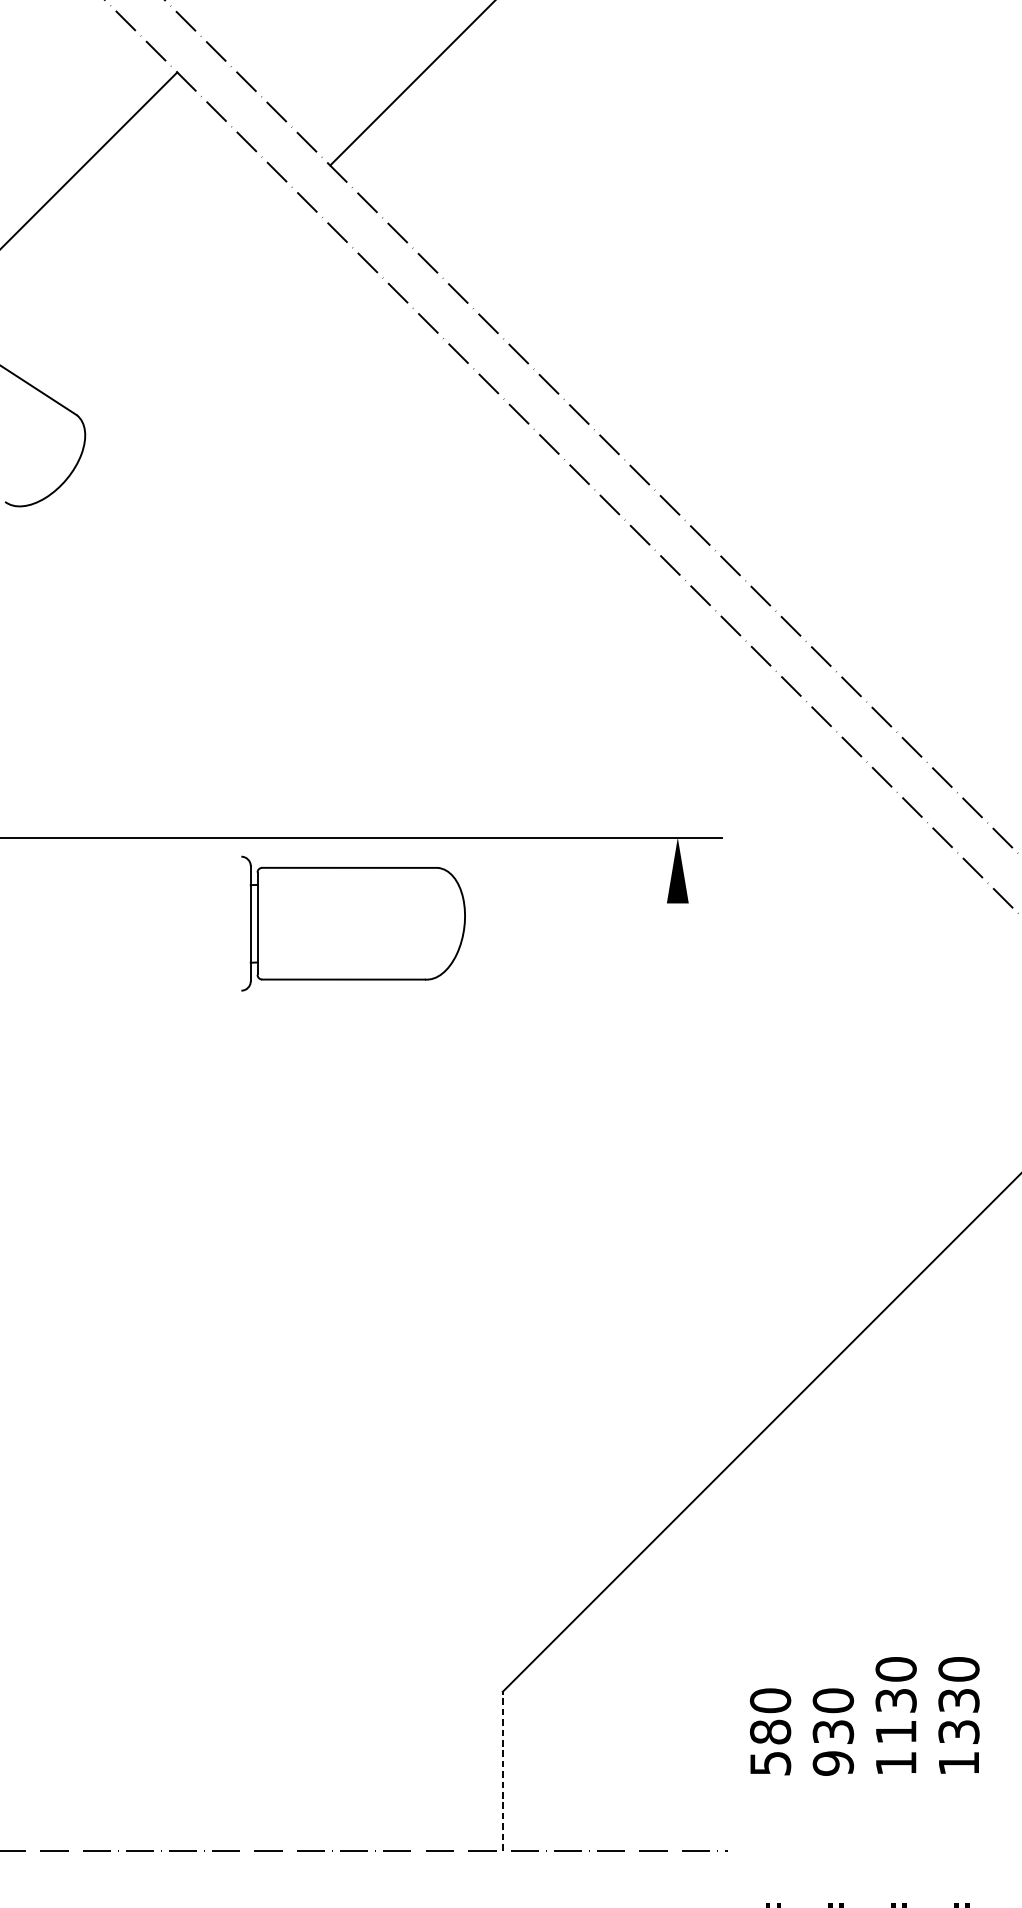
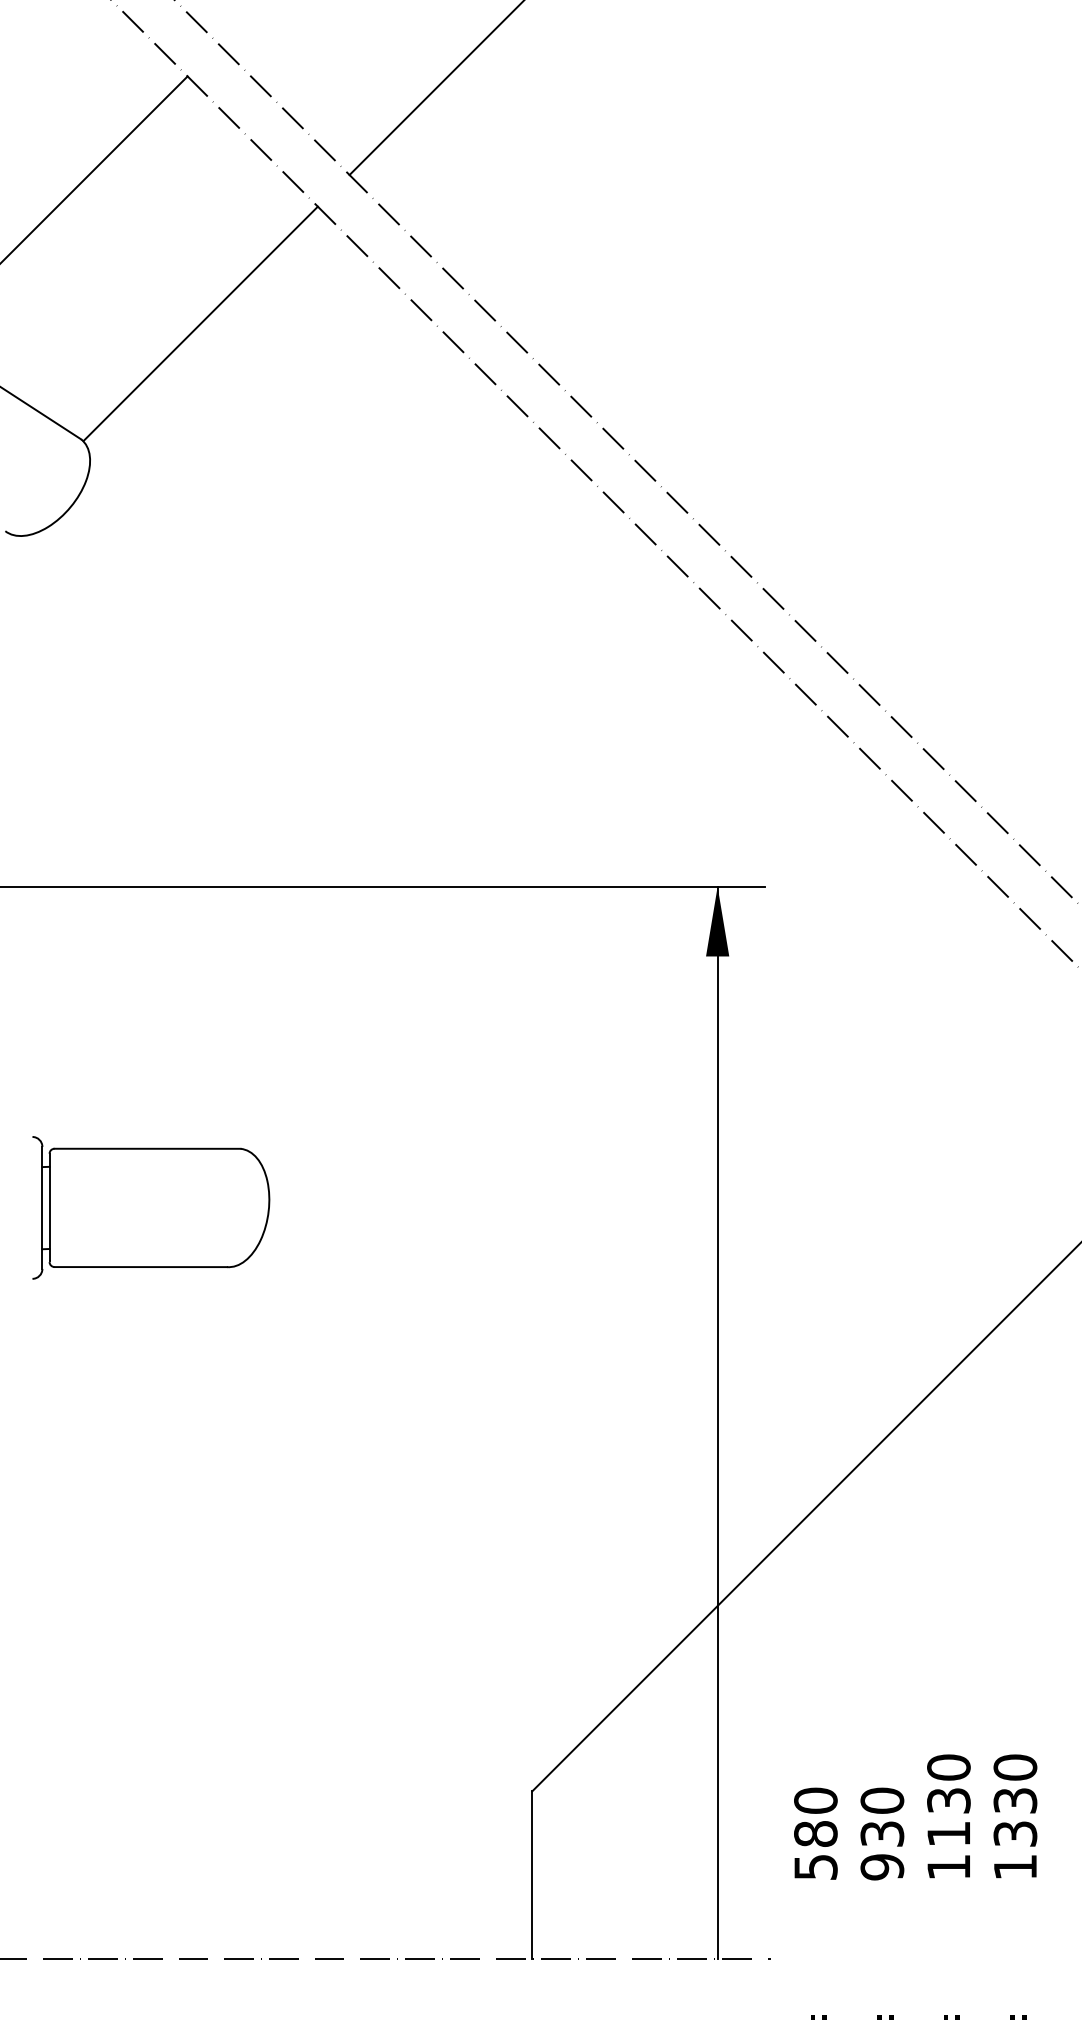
line: (189, 305) -> (200, 323), added
part: (353, 923) -> (151, 1207), moved
line: (677, 1343) -> (717, 1422), added
line: (502, 1771) -> (532, 1875), dashed -> solid

